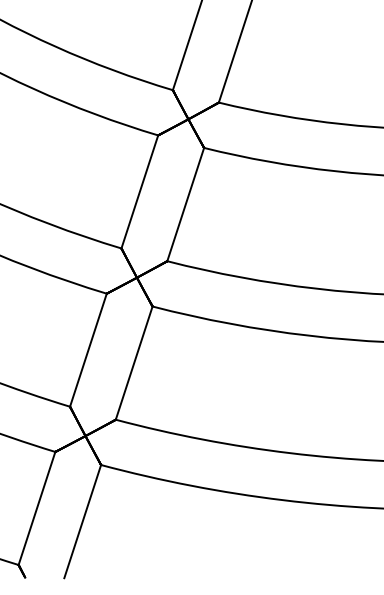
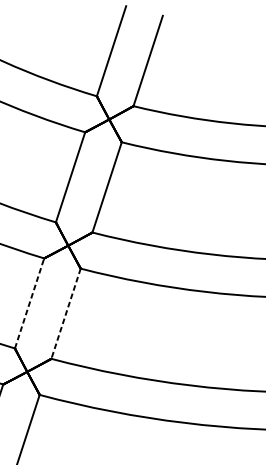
line: (88, 349) -> (29, 302), solid -> dashed
line: (134, 363) -> (66, 314), solid -> dashed

